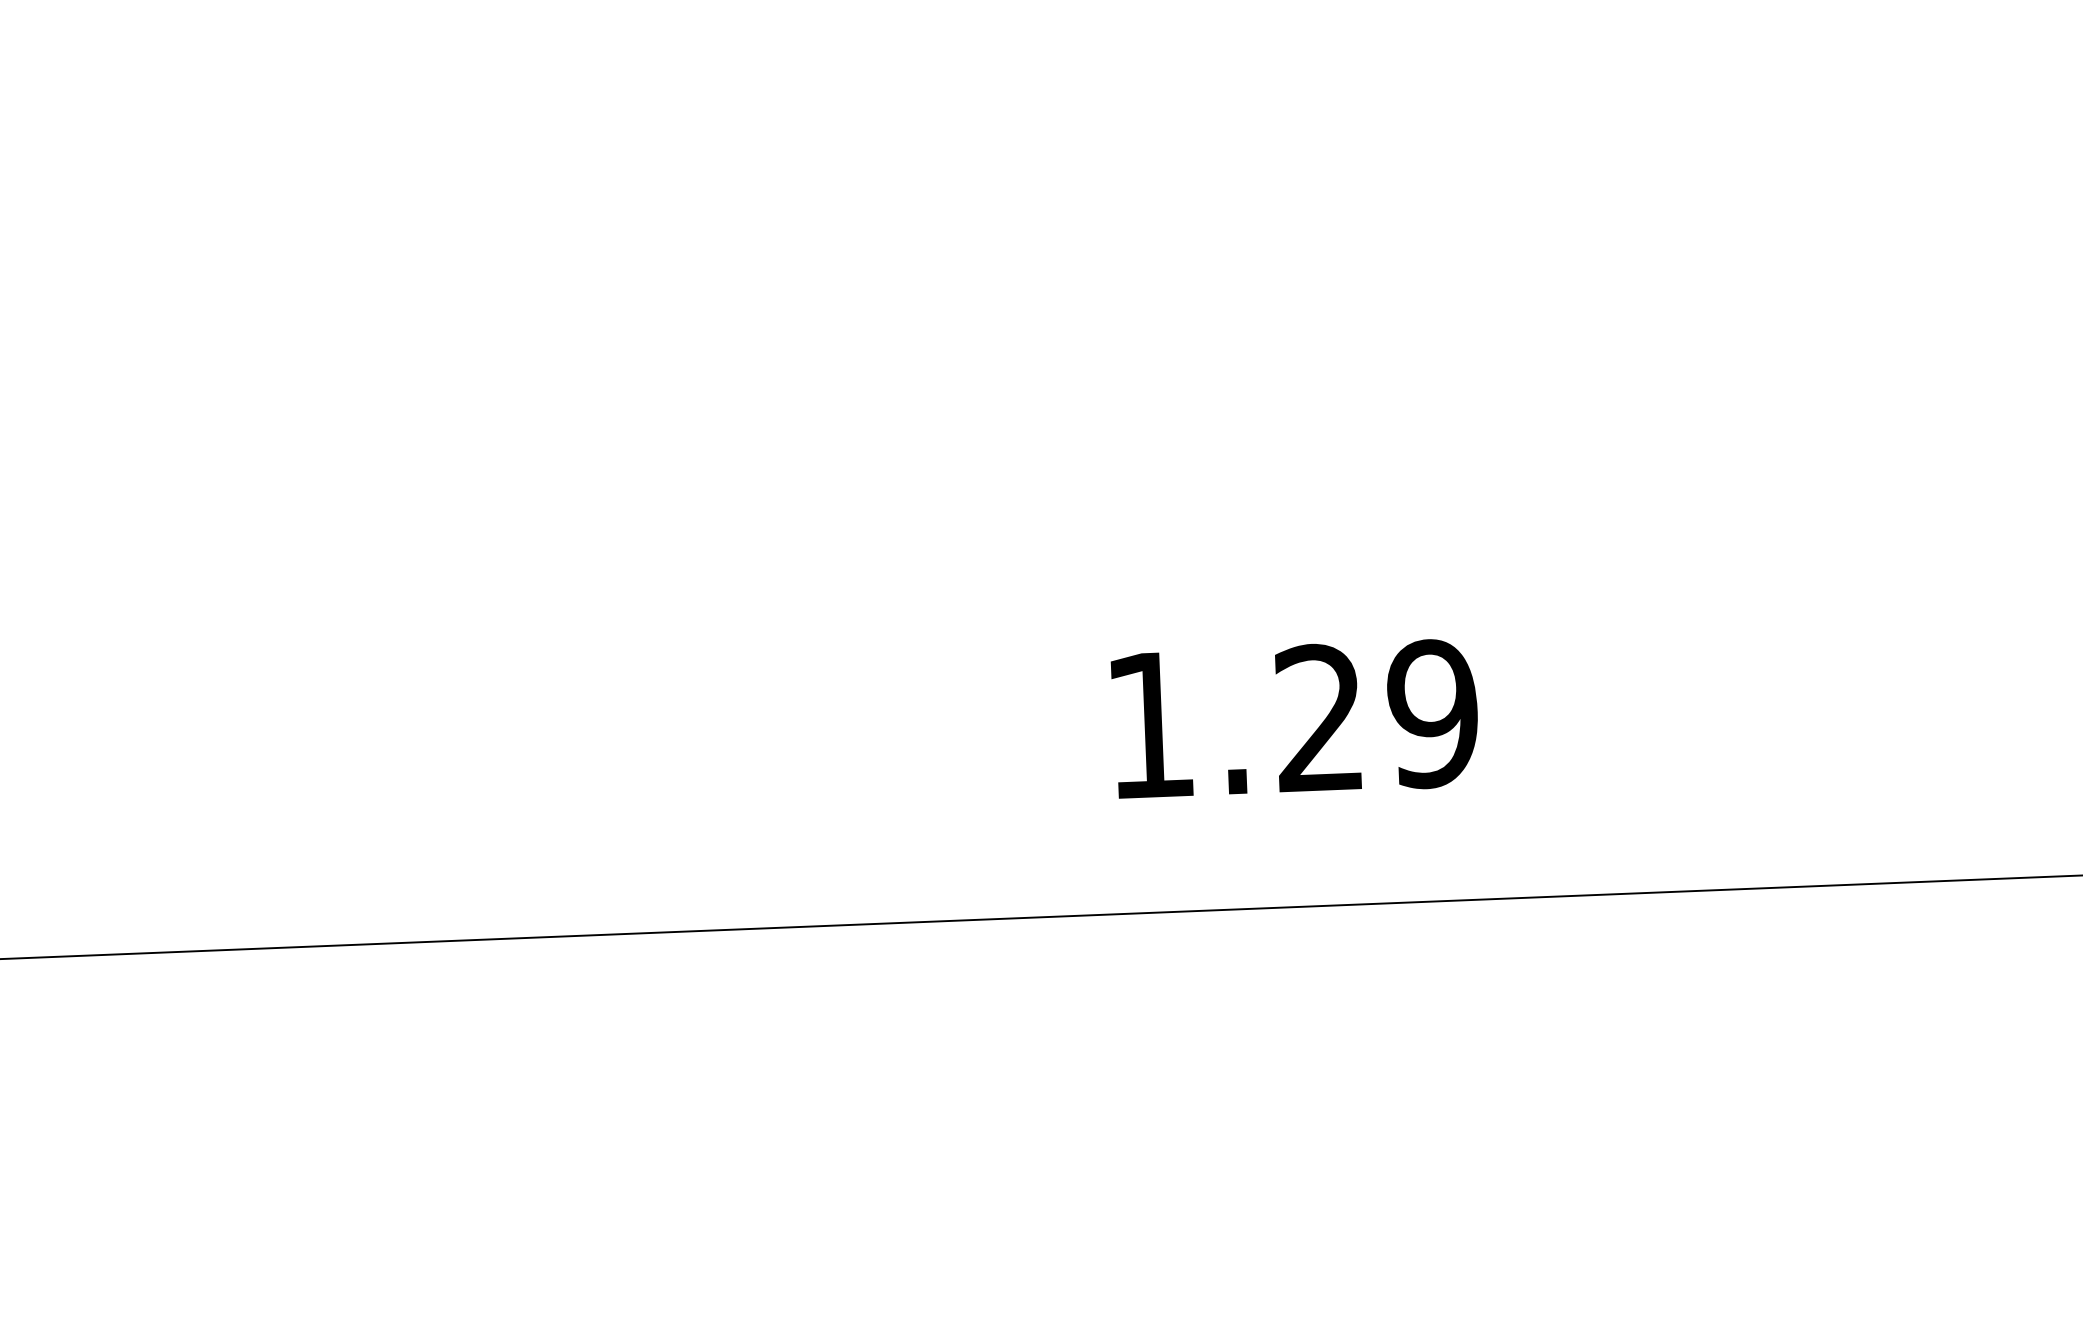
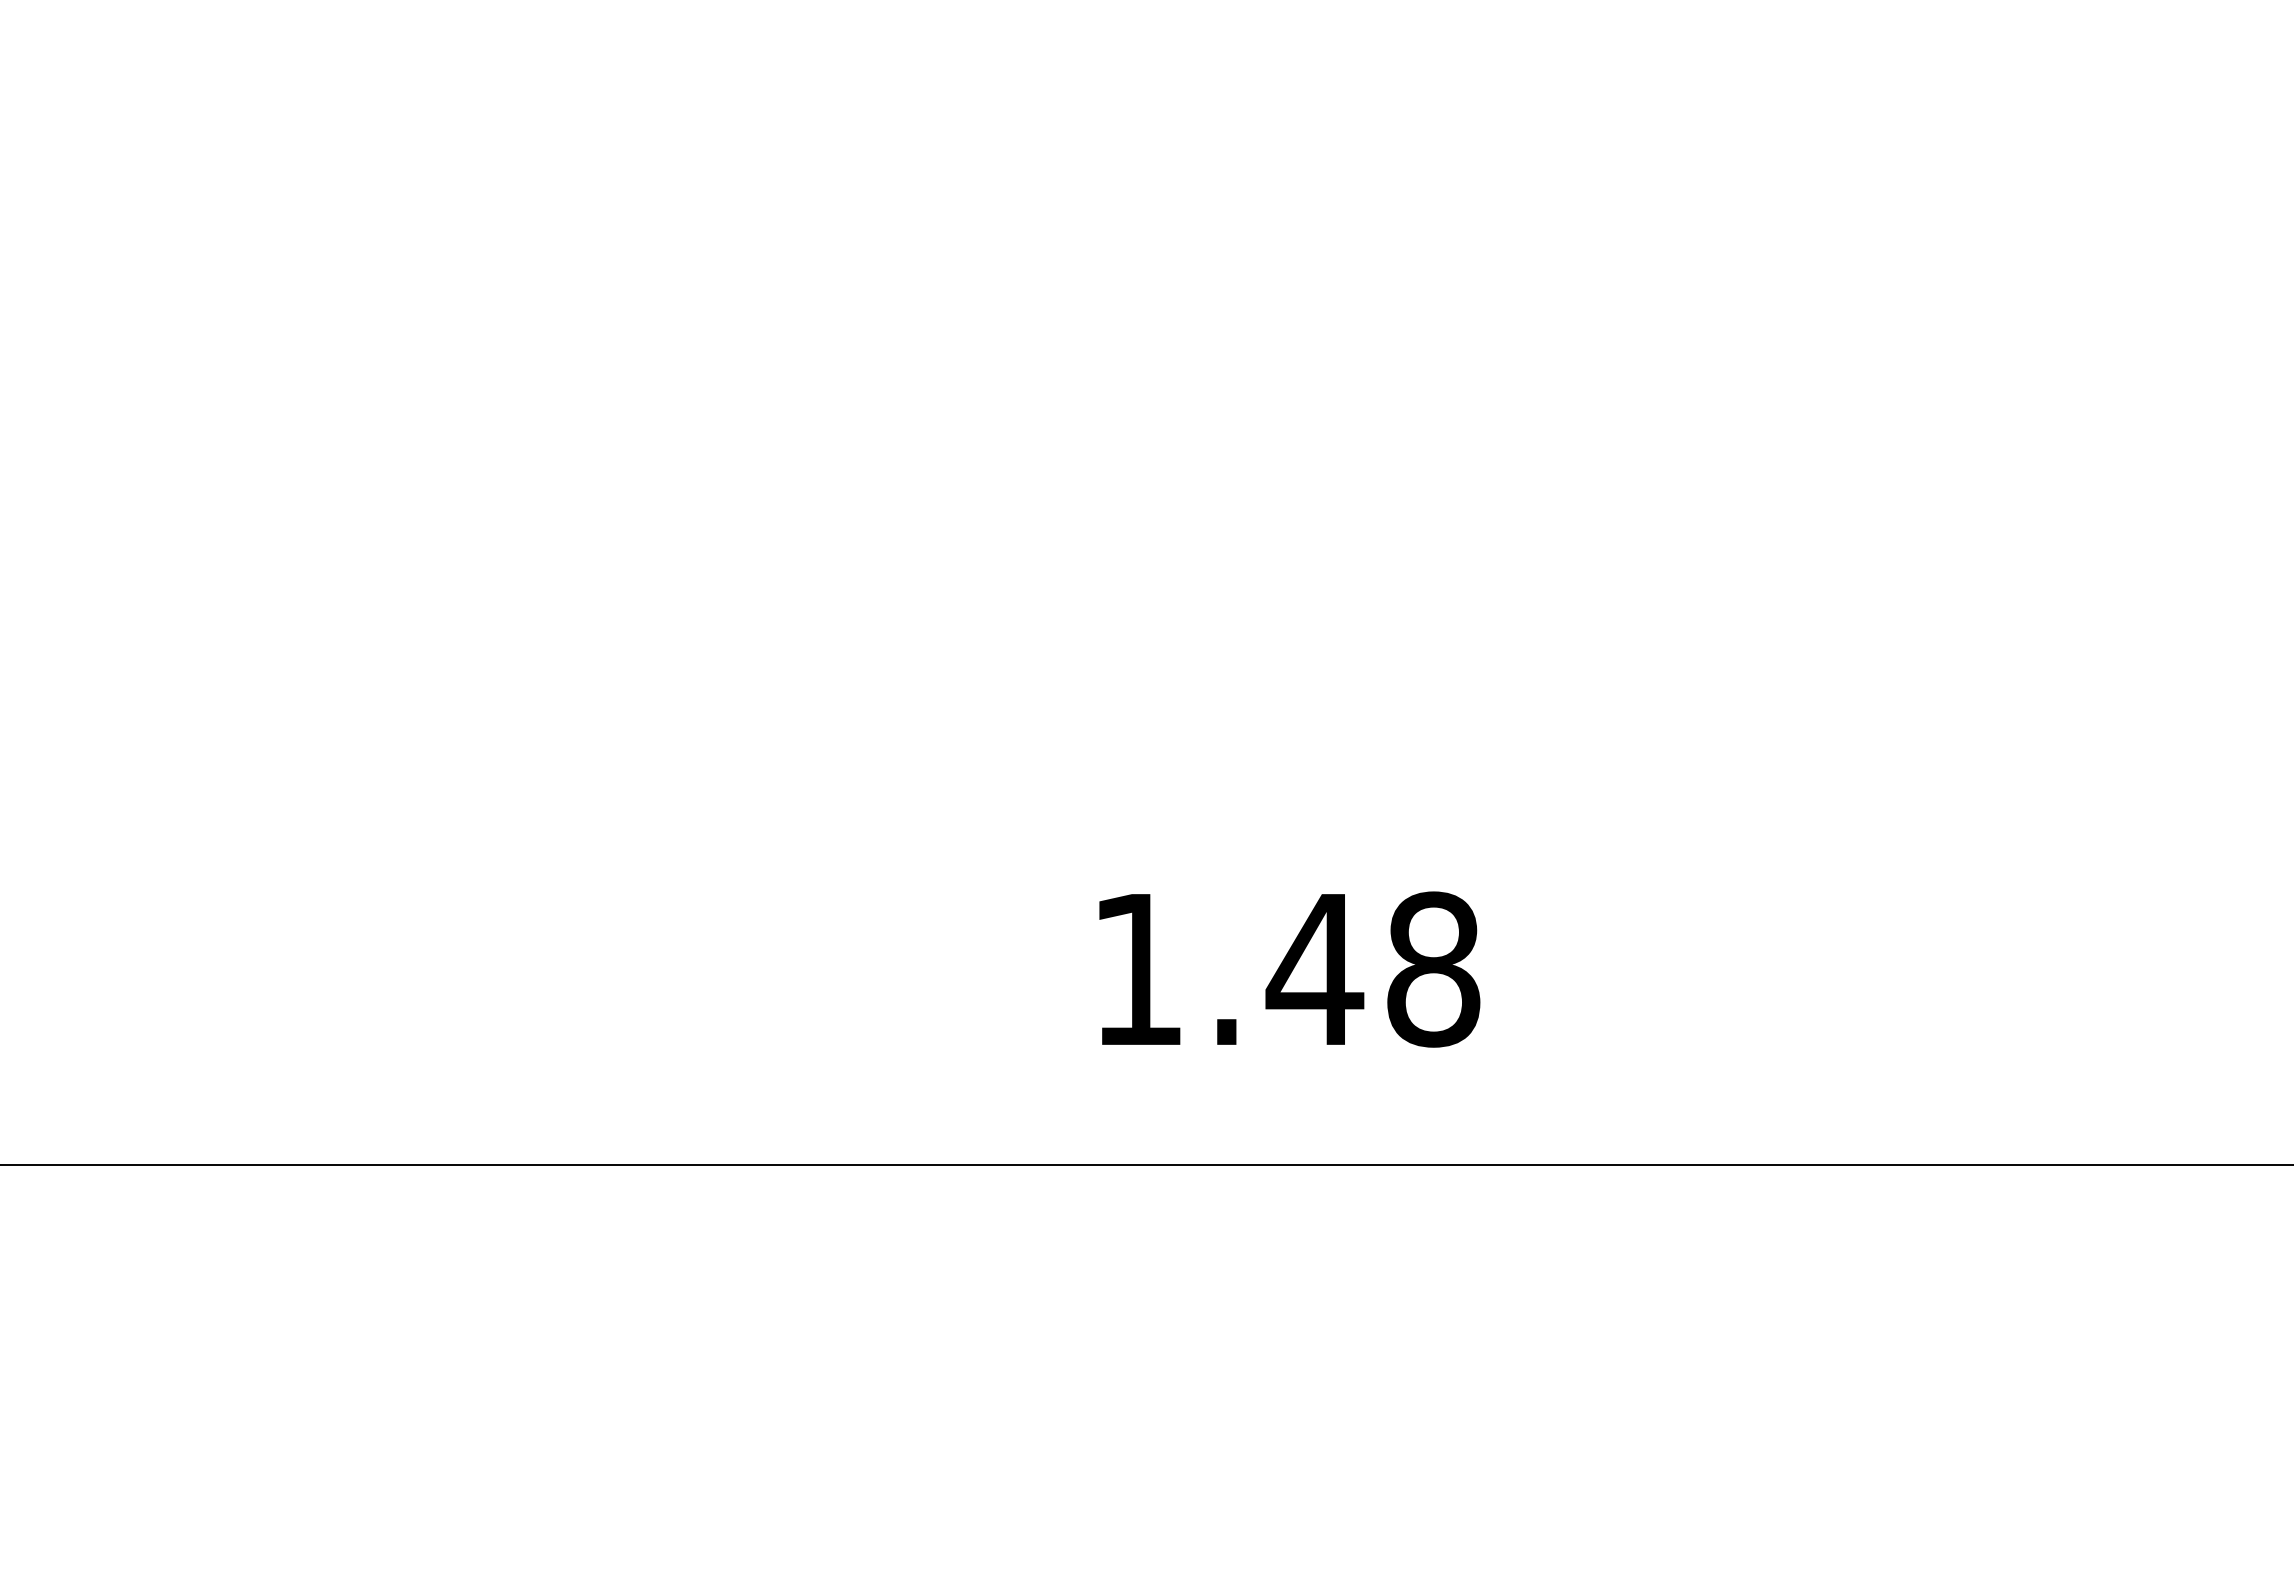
text: (1374, 716) -> (1372, 969), 1.29 -> 1.48

